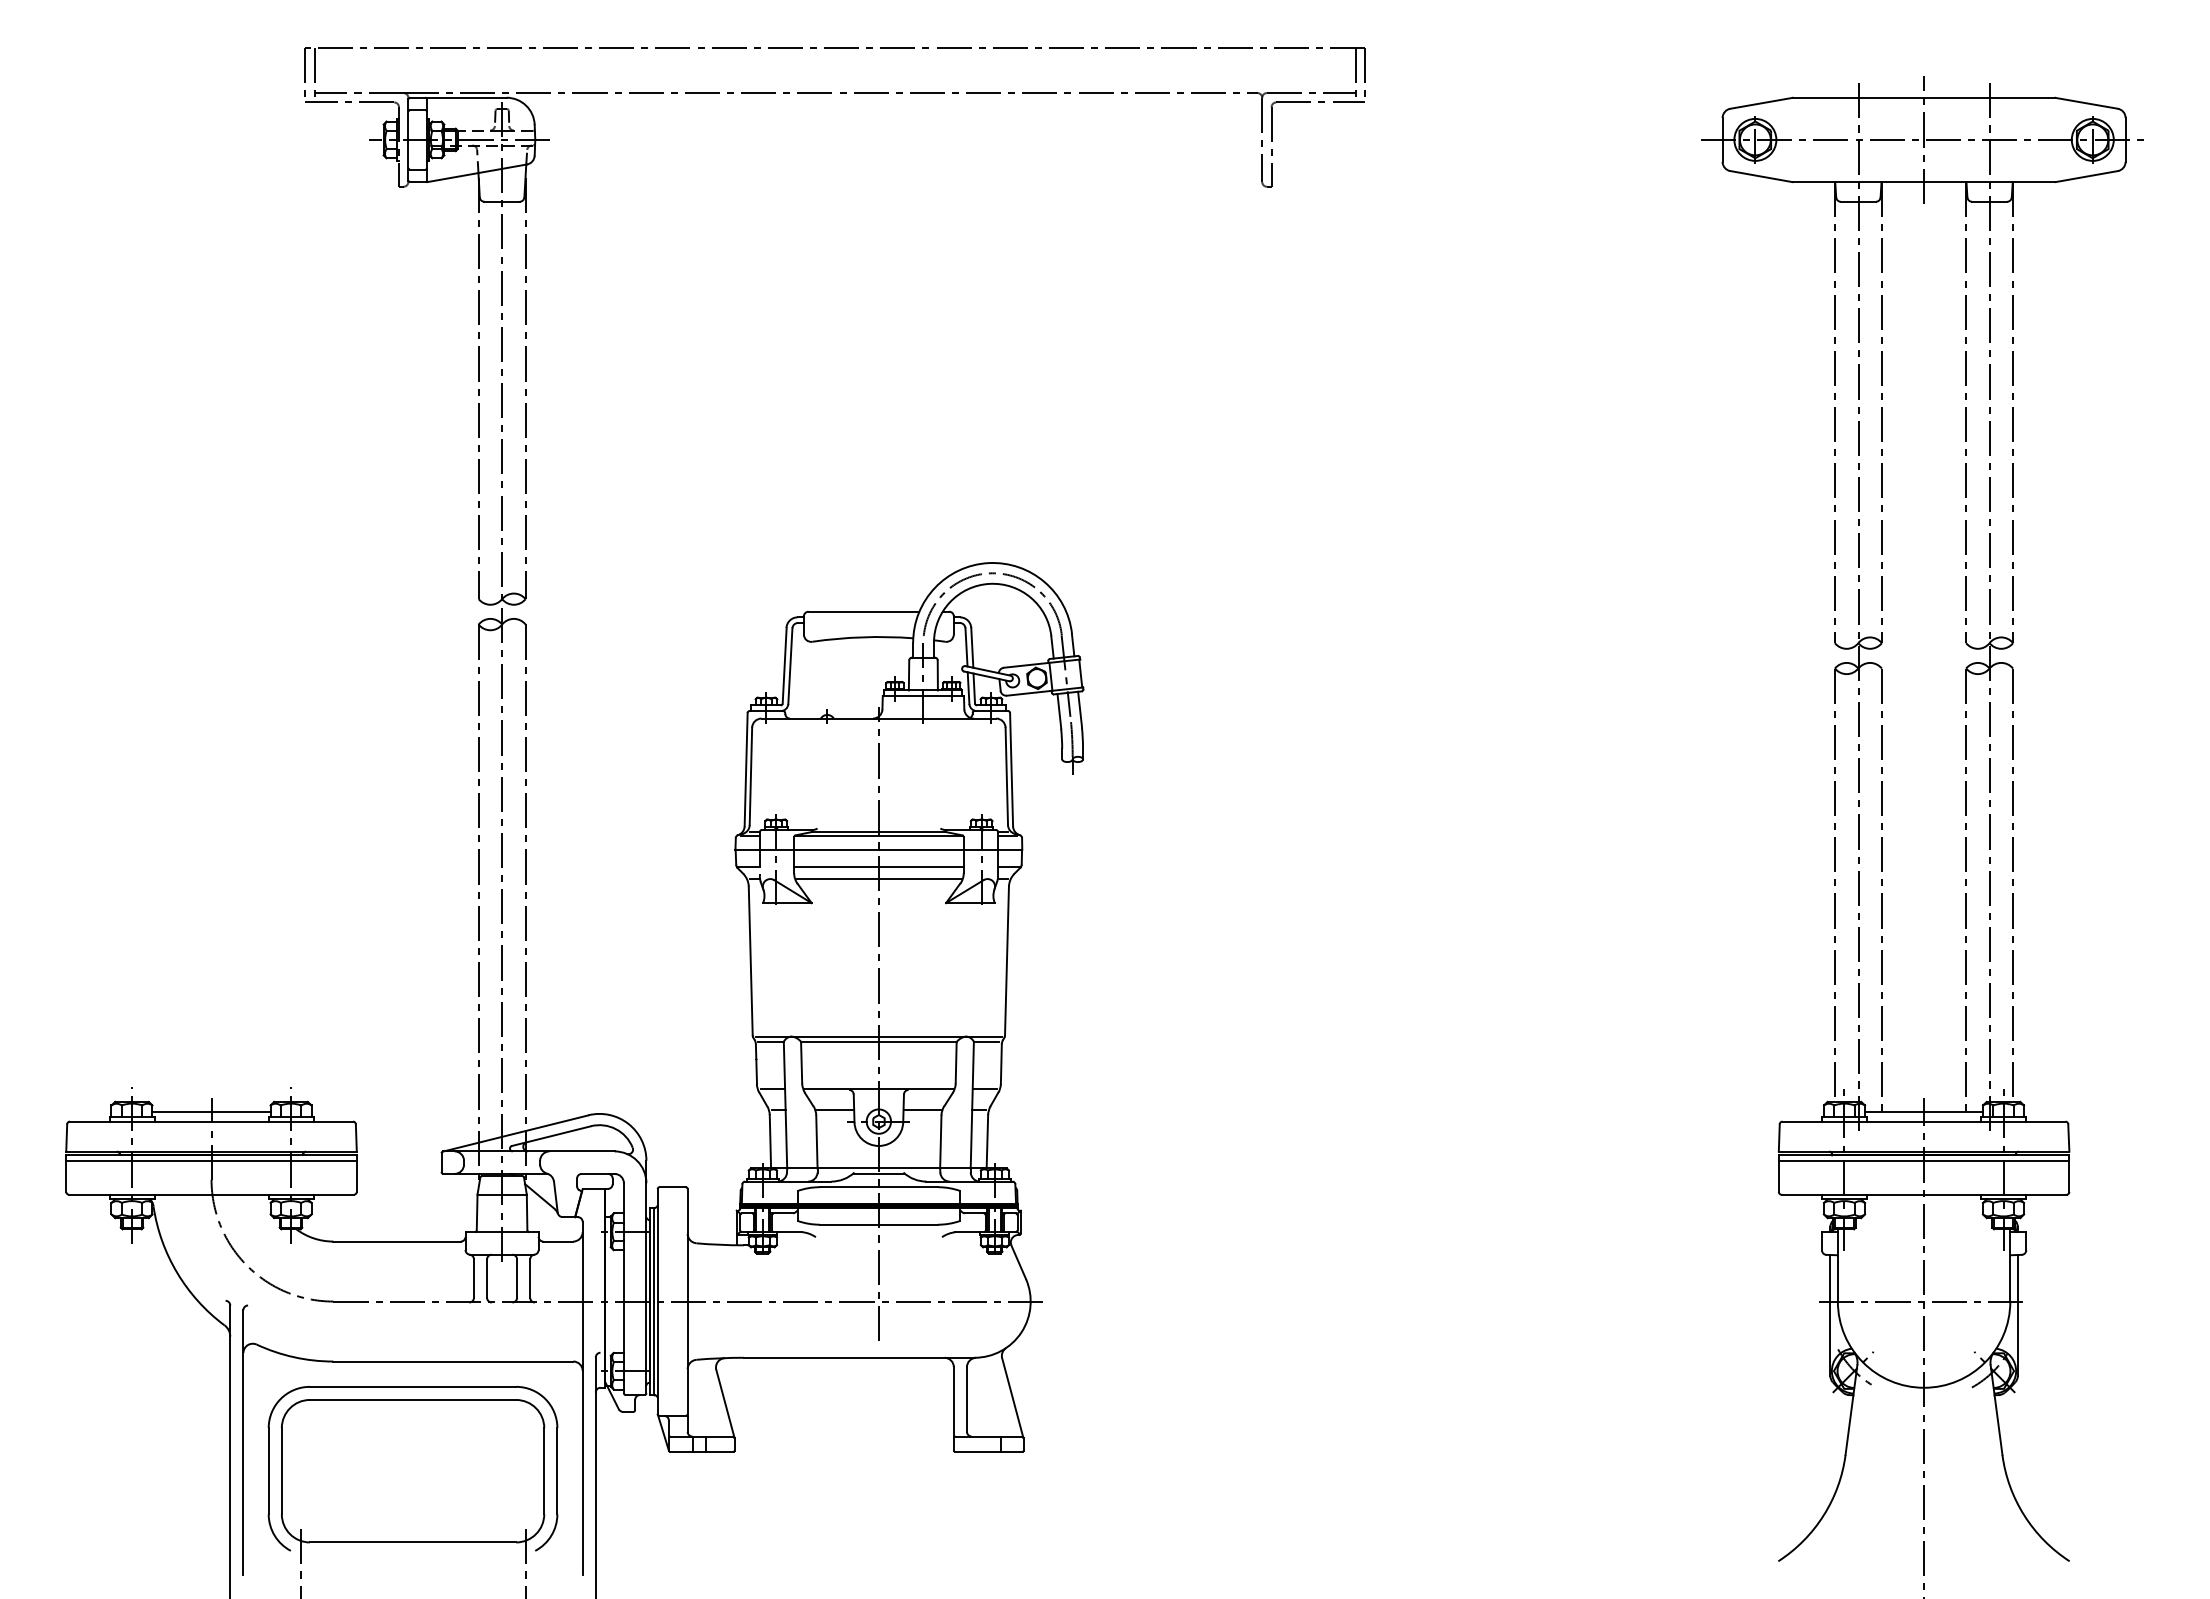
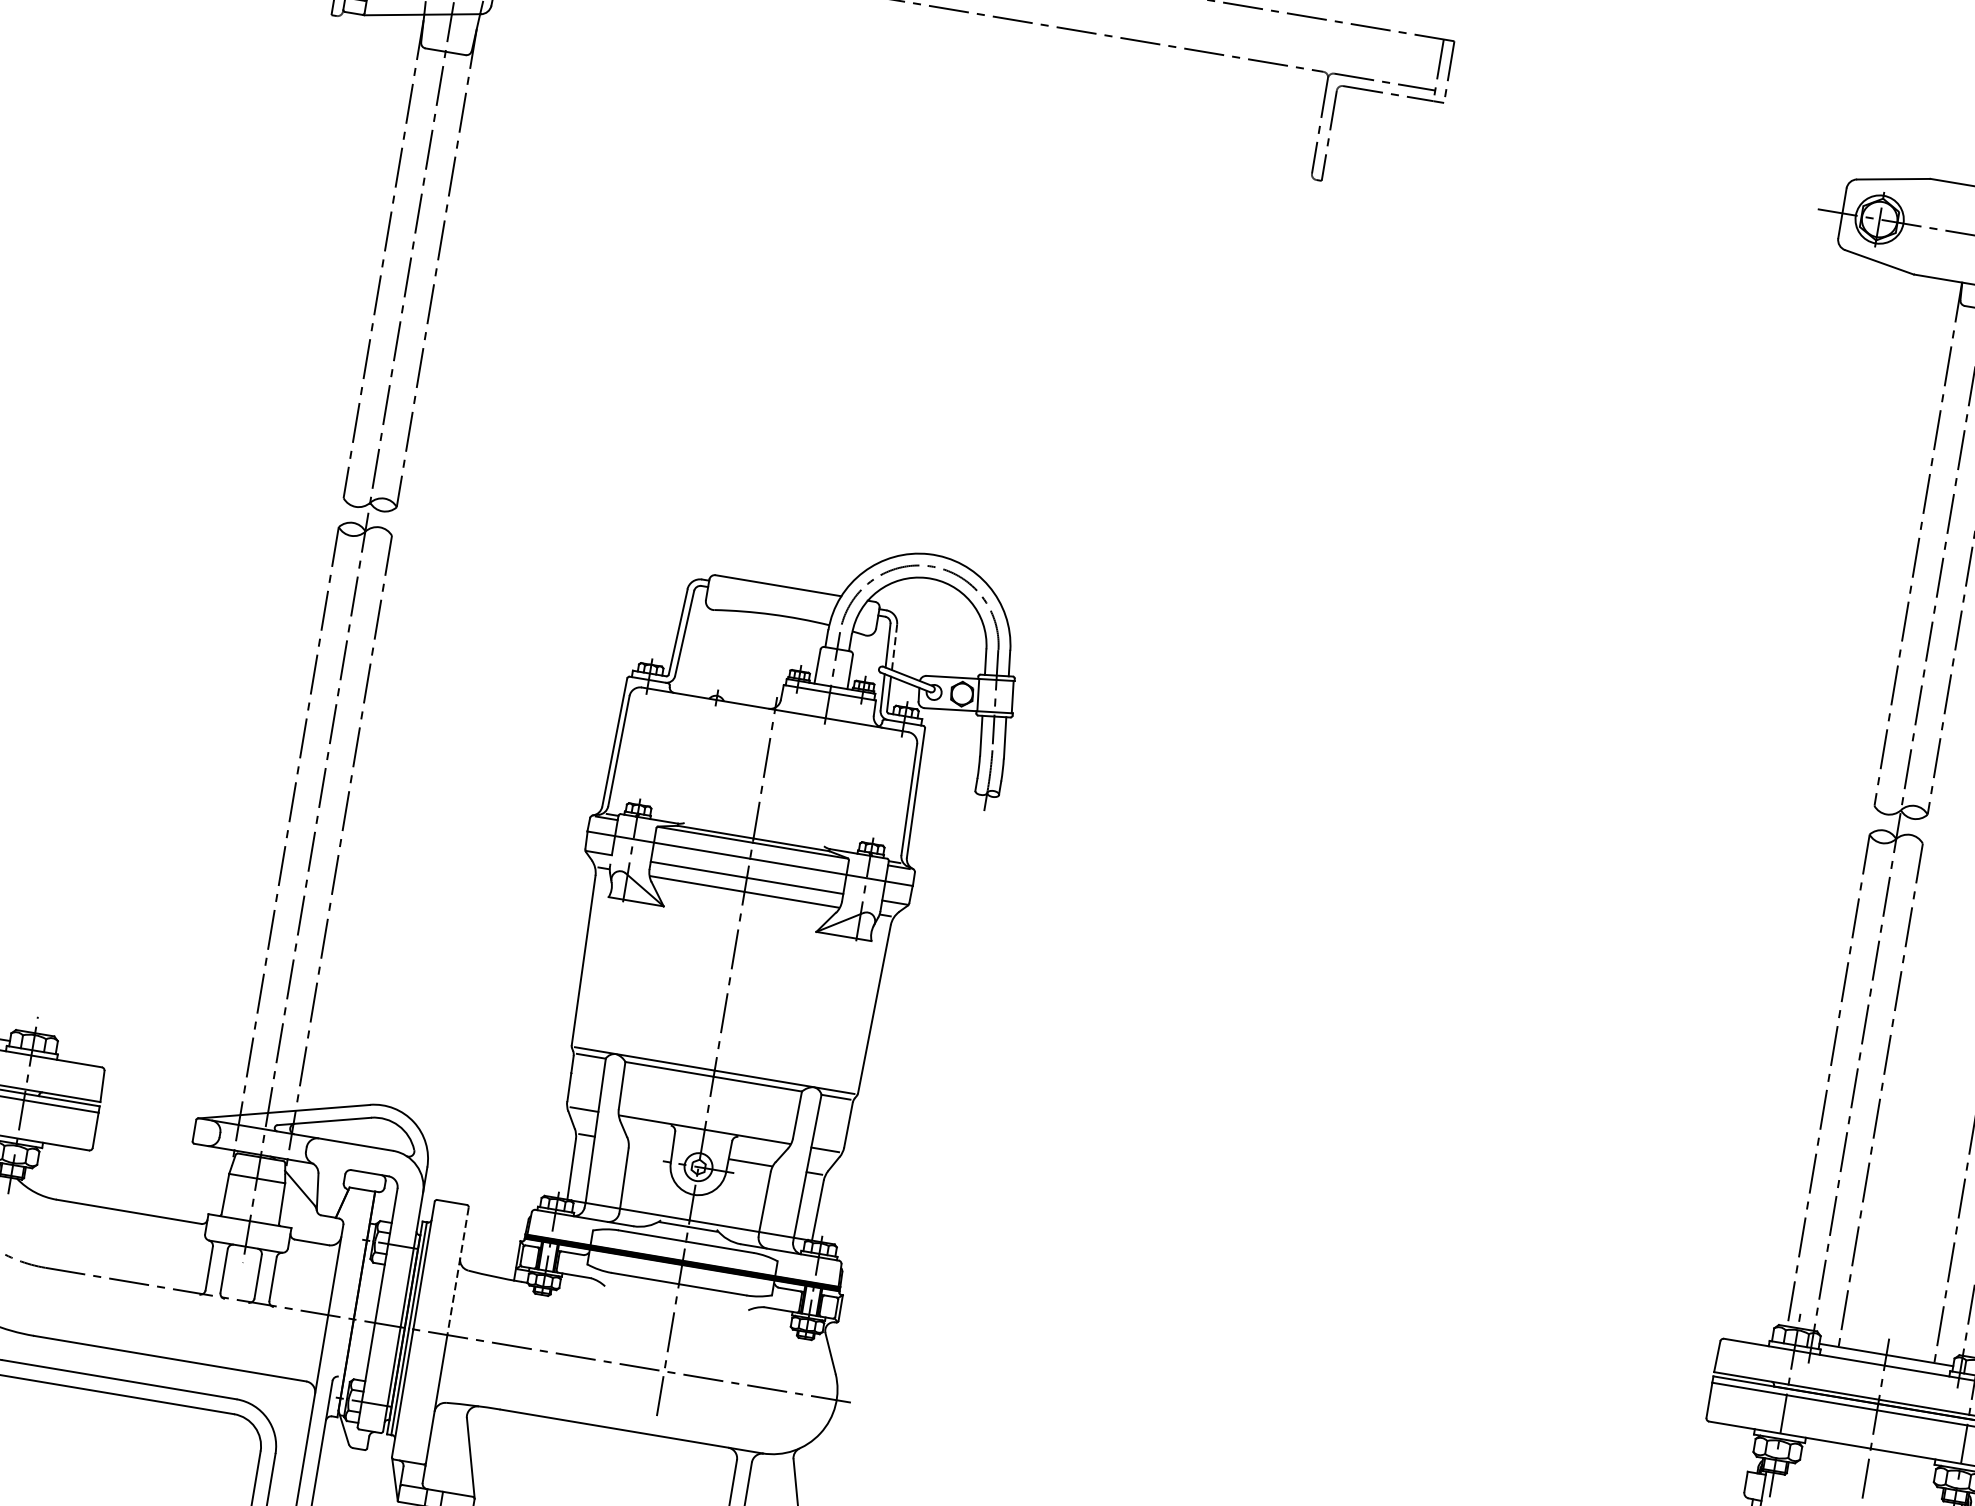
line: (972, 647) -> (894, 646), solid -> dashed
line: (834, 1110) -> (650, 1146), removed
line: (687, 1245) -> (457, 1271), solid -> dashed

